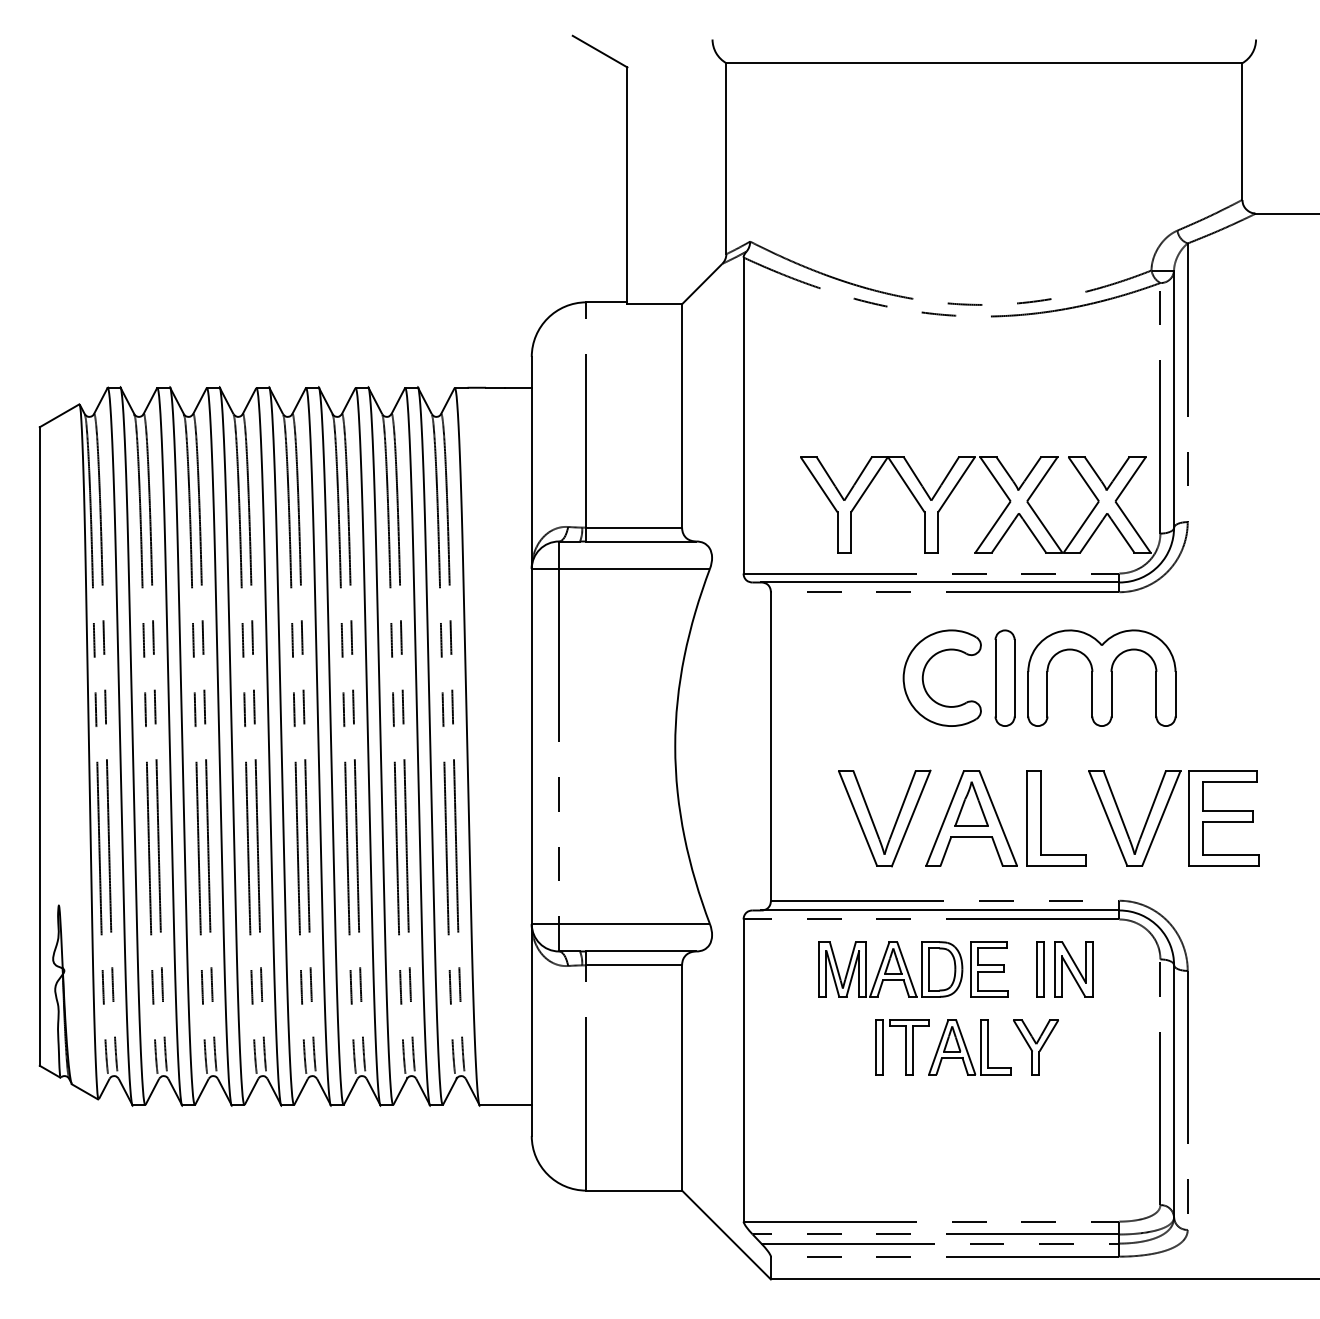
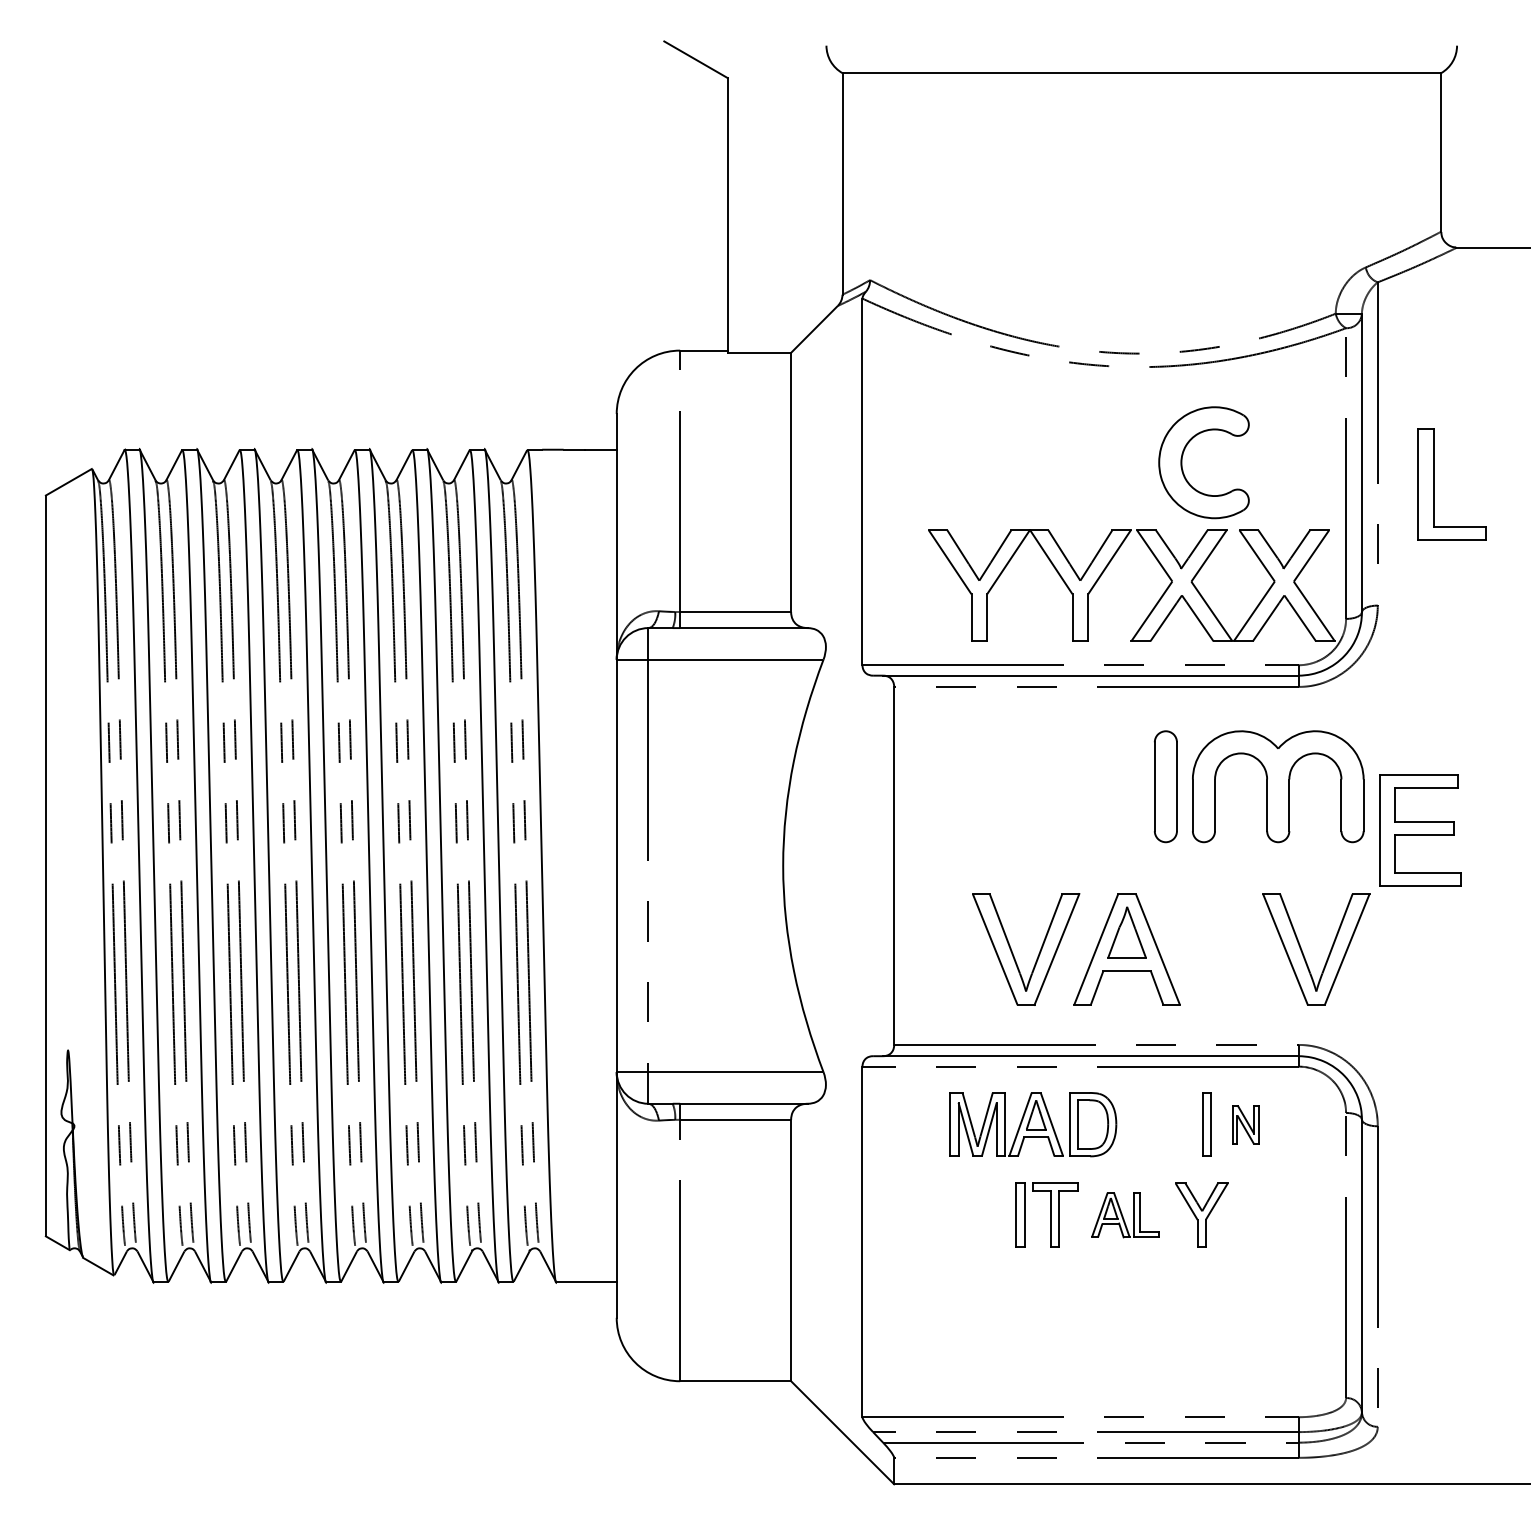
part: (923, 678) -> (1182, 462), moved
part: (1041, 818) -> (1434, 484), moved
part: (1224, 818) -> (1420, 830), moved
part: (989, 969) -> (1147, 1124), removed
part: (1073, 969) -> (1245, 1124), size x0.6
part: (970, 1046) -> (1125, 1214), size x0.7

